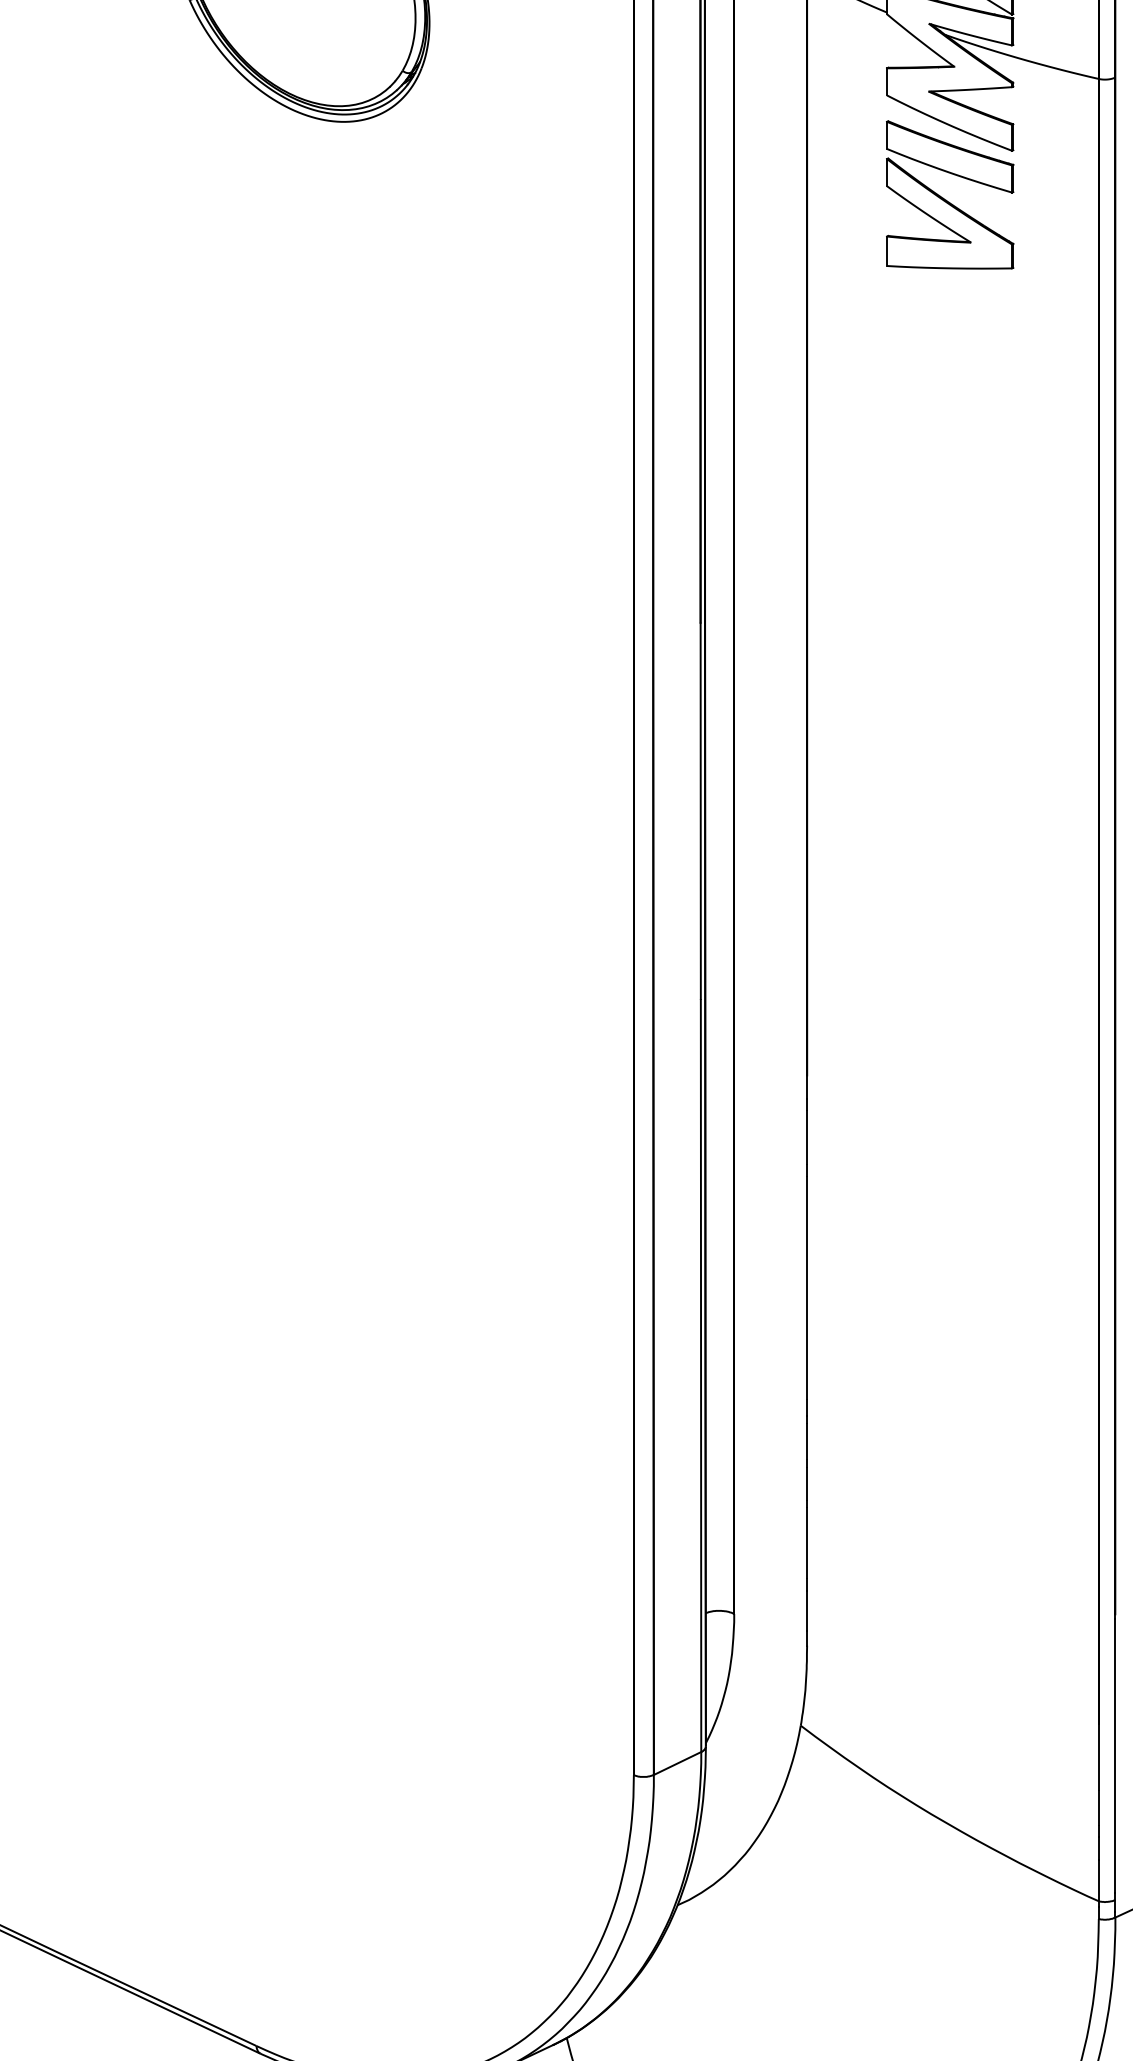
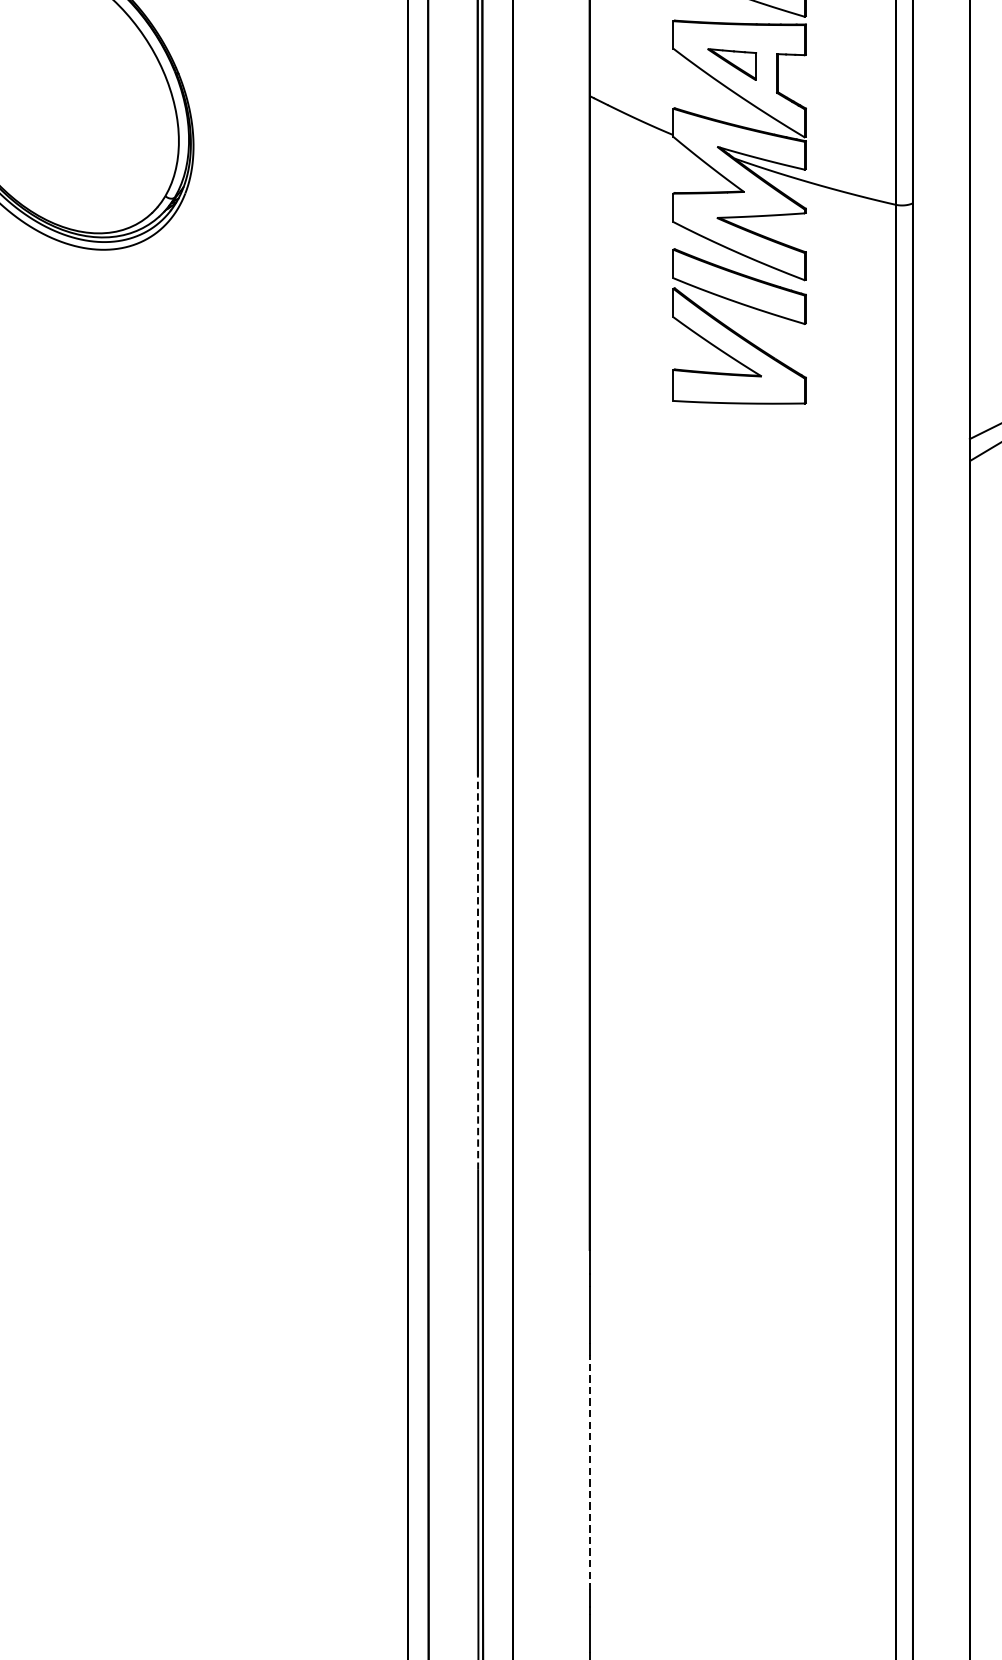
line: (700, 811) -> (477, 973), solid -> dashed
line: (807, 1286) -> (590, 1471), solid -> dashed

